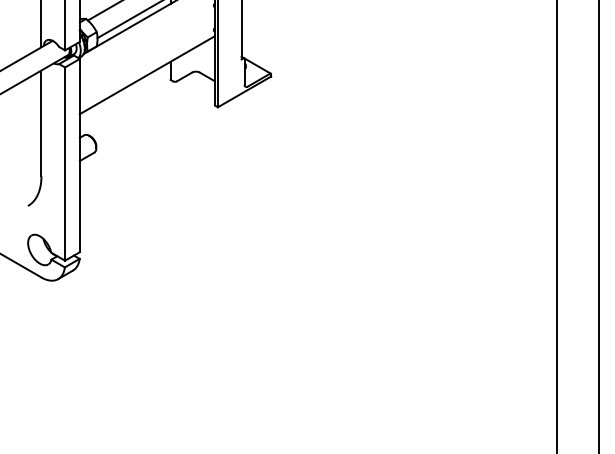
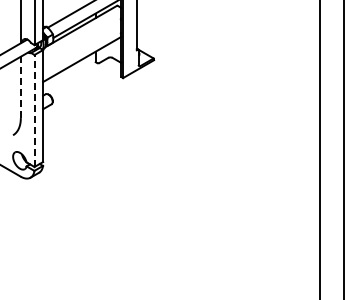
line: (40, 123) -> (20, 87), solid -> dashed
line: (64, 163) -> (34, 110), solid -> dashed

